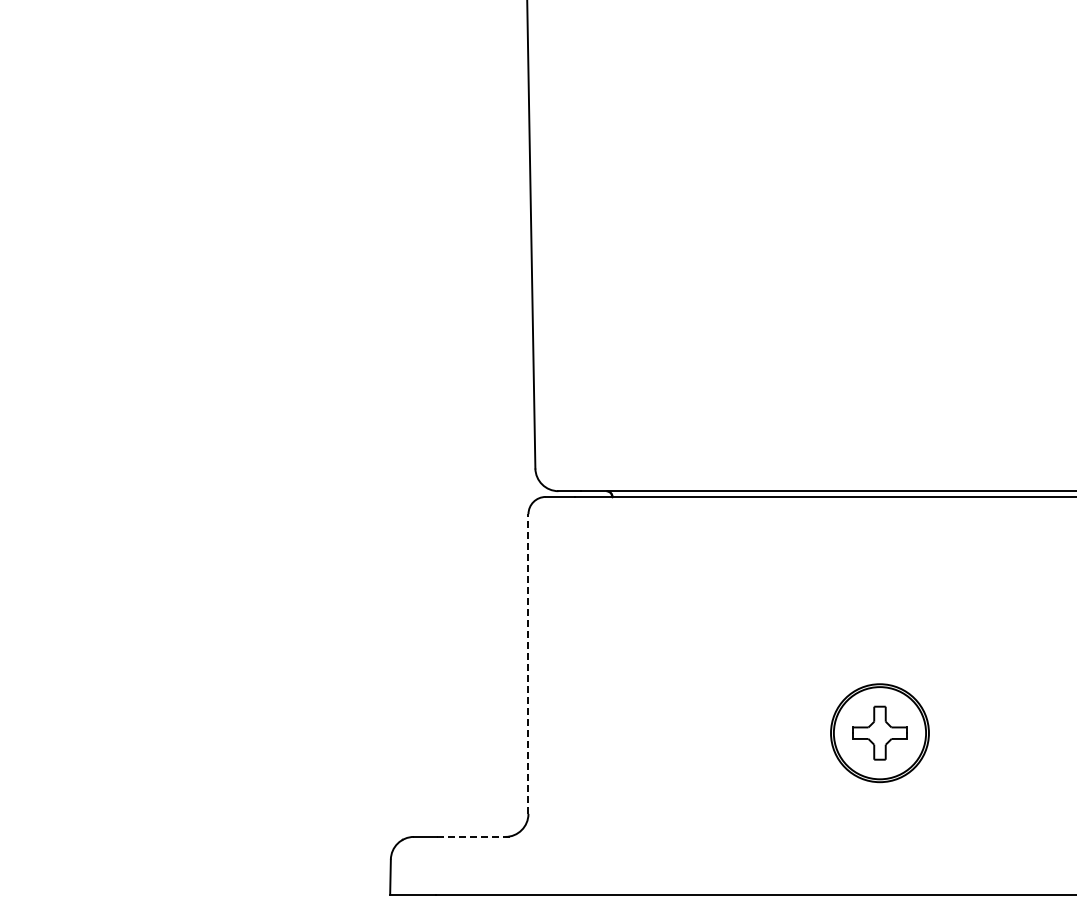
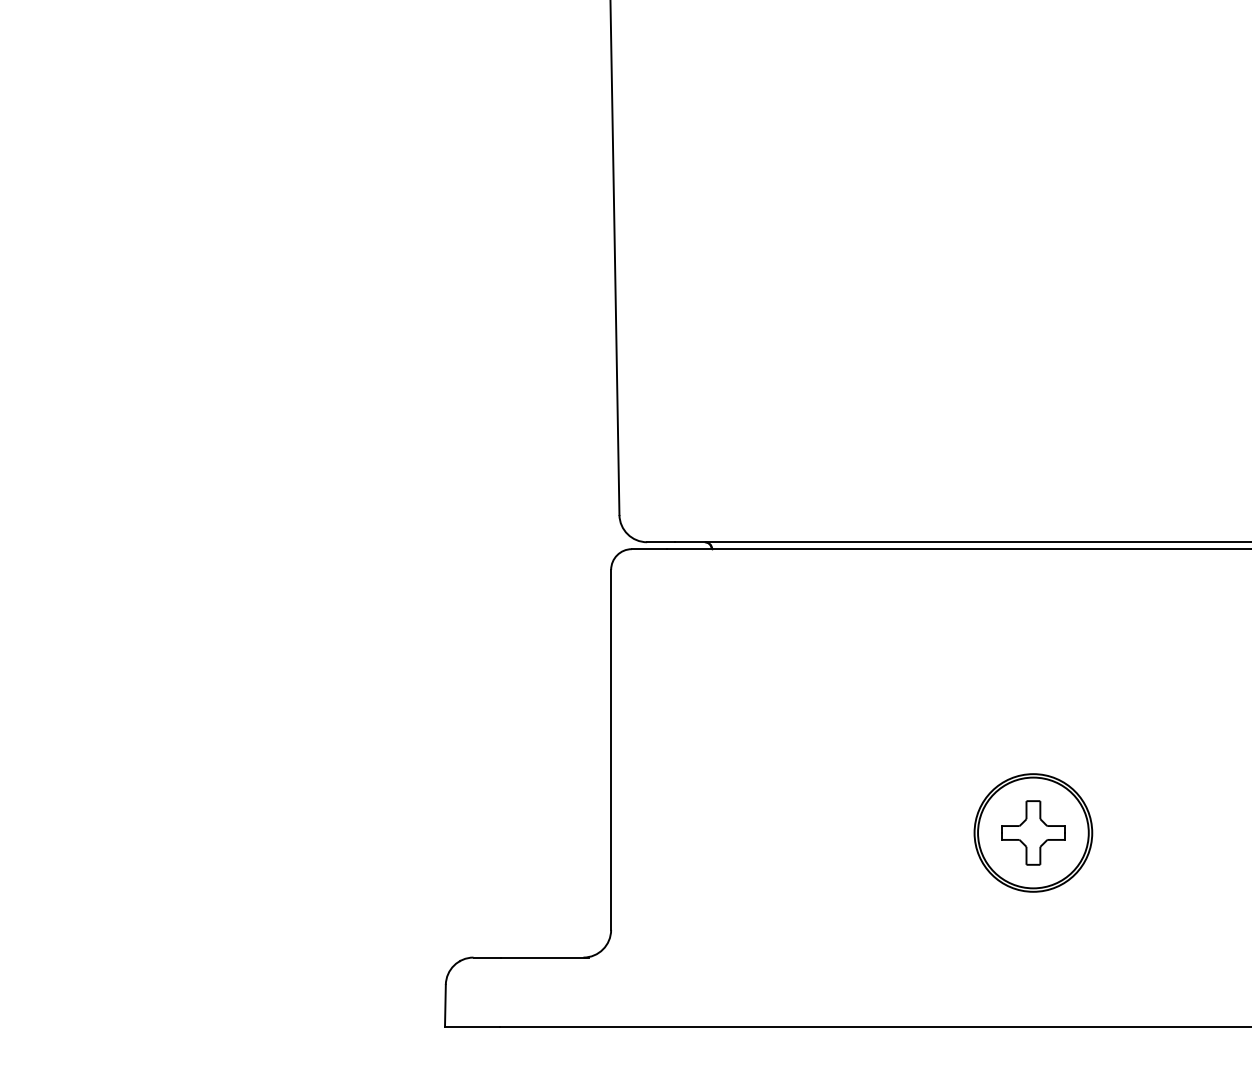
line: (528, 664) -> (611, 750), dashed -> solid
line: (473, 836) -> (545, 957), dashed -> solid

